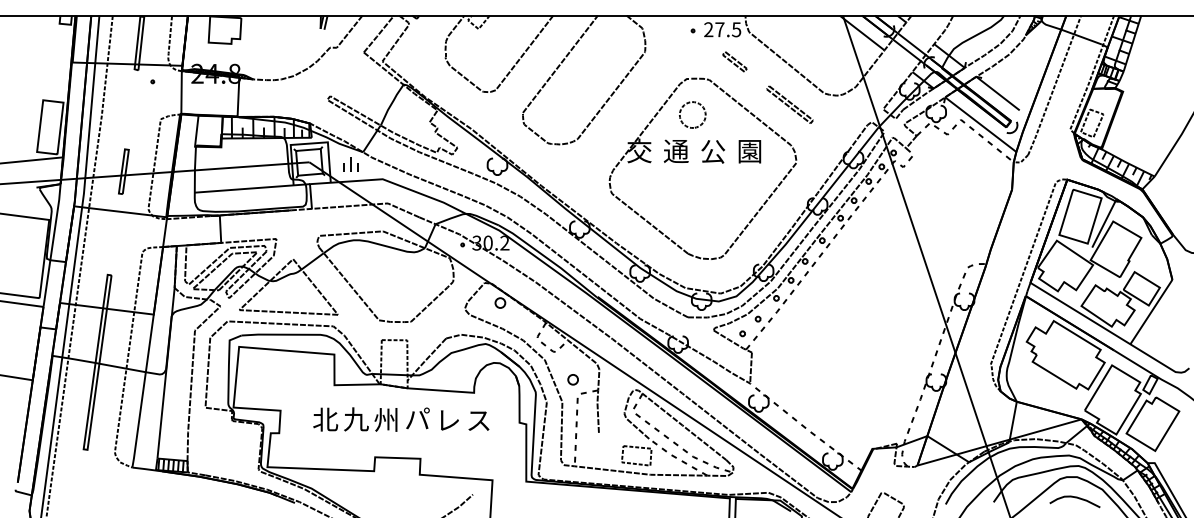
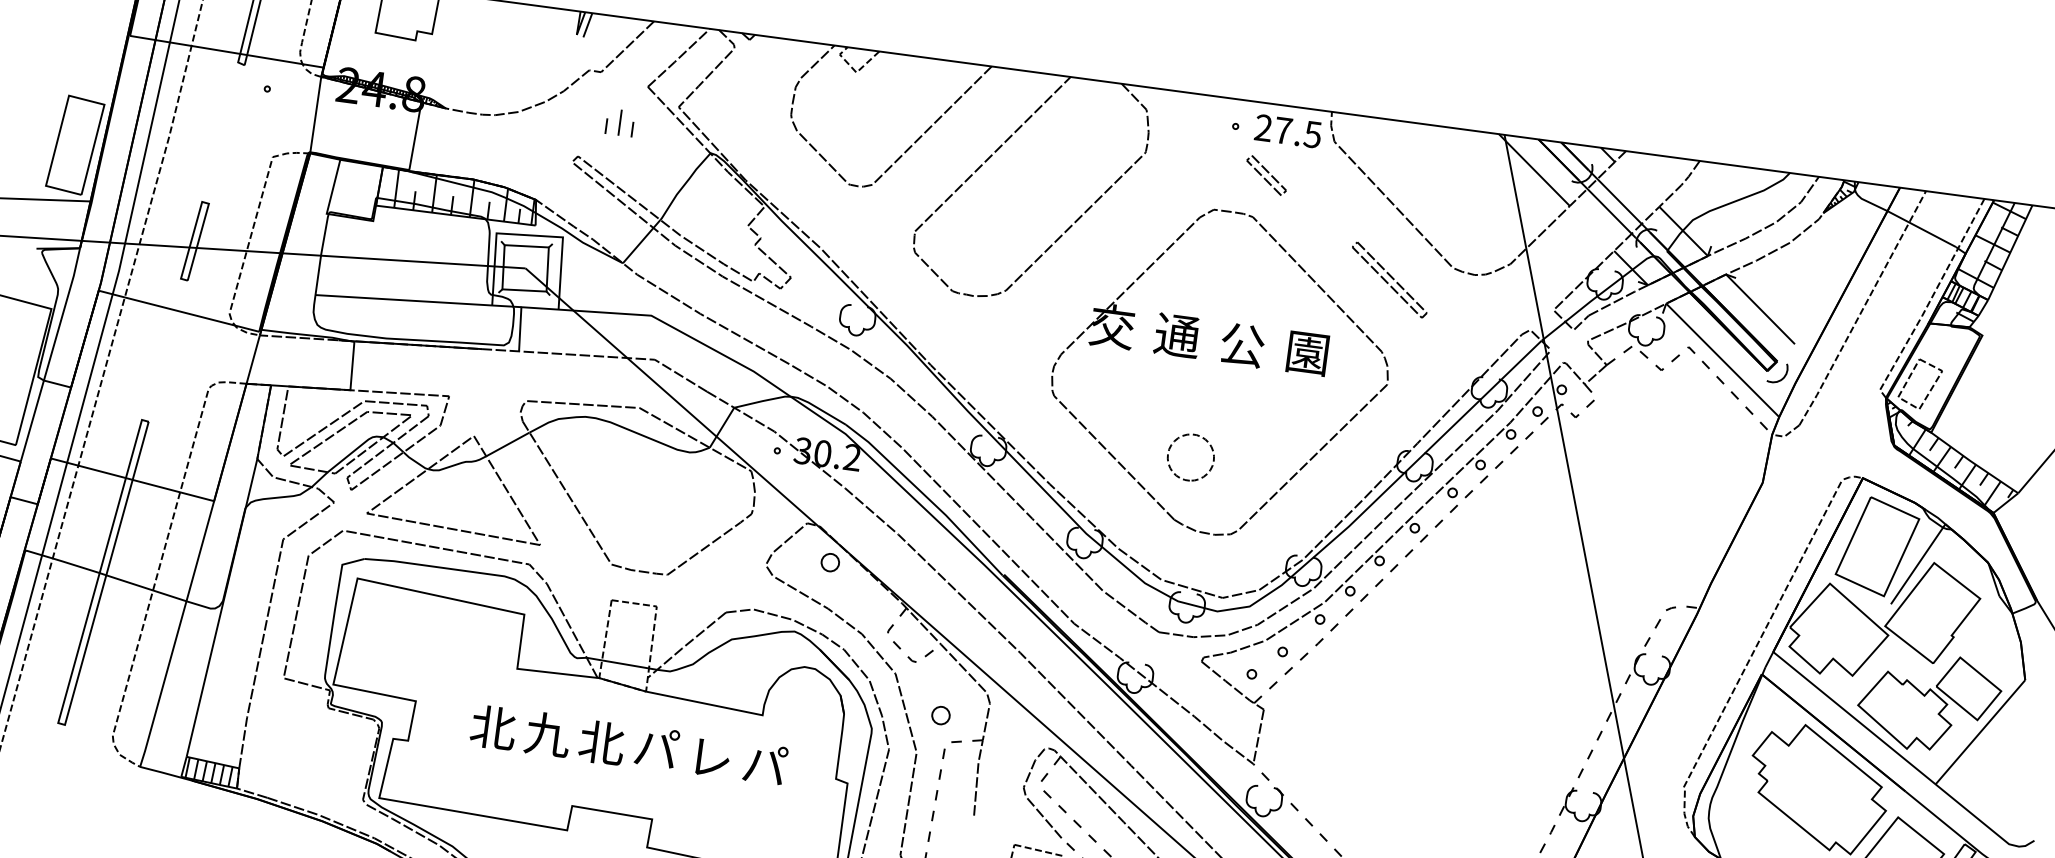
part: (734, 61) -> (1265, 174), moved
part: (690, 103) -> (1189, 436), moved
part: (350, 164) -> (619, 122), moved
text: (386, 419) -> (601, 741), 州 -> 北
text: (479, 419) -> (765, 763), ス -> パ

